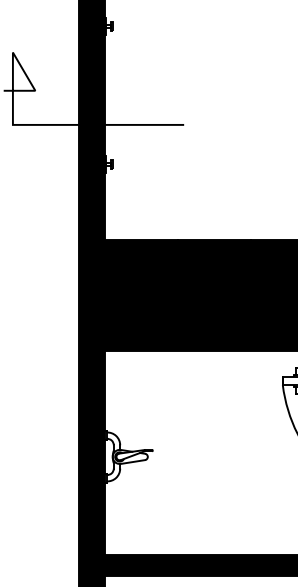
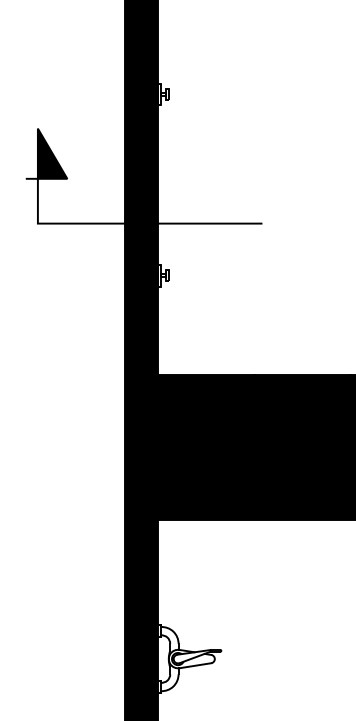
fill: (23, 71) -> (51, 153), added

